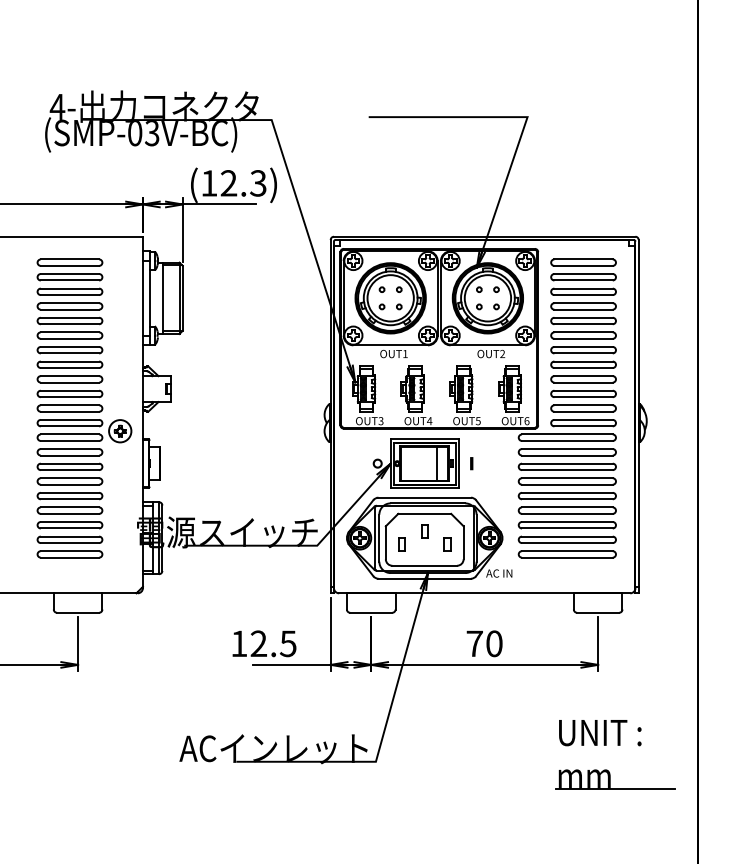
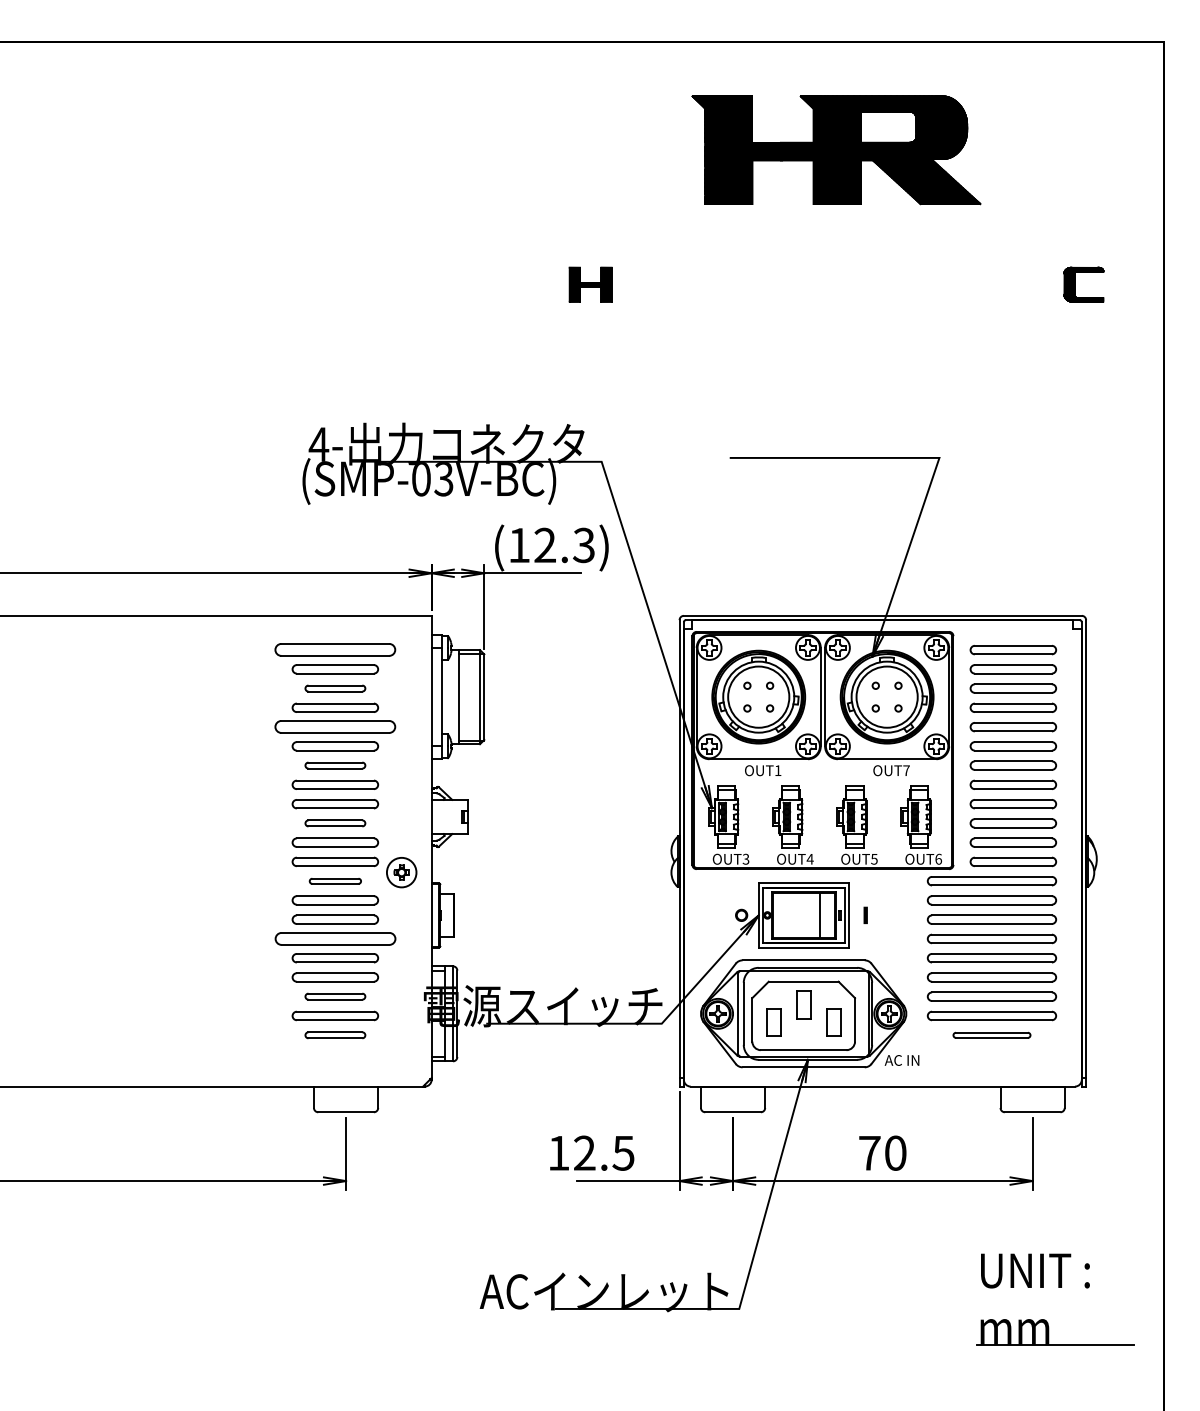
part: (70, 262) -> (335, 650), size x1.4
part: (70, 291) -> (335, 688), size x0.7
part: (70, 321) -> (335, 727), size x1.4
part: (70, 350) -> (335, 765), size x0.7
text: (502, 353) -> (906, 770), OUT2 -> OUT7
part: (70, 394) -> (335, 823), size x0.7
part: (70, 437) -> (335, 881), size x0.6
part: (69, 481) -> (334, 938), size x1.4
part: (70, 525) -> (335, 996), size x0.7
part: (424, 531) -> (803, 1005), size x1.6
part: (401, 544) -> (773, 1022), size x1.6
part: (447, 544) -> (833, 1022), size x1.6
part: (70, 554) -> (335, 1035), size x0.7
part: (567, 554) -> (991, 1035), size x0.6

